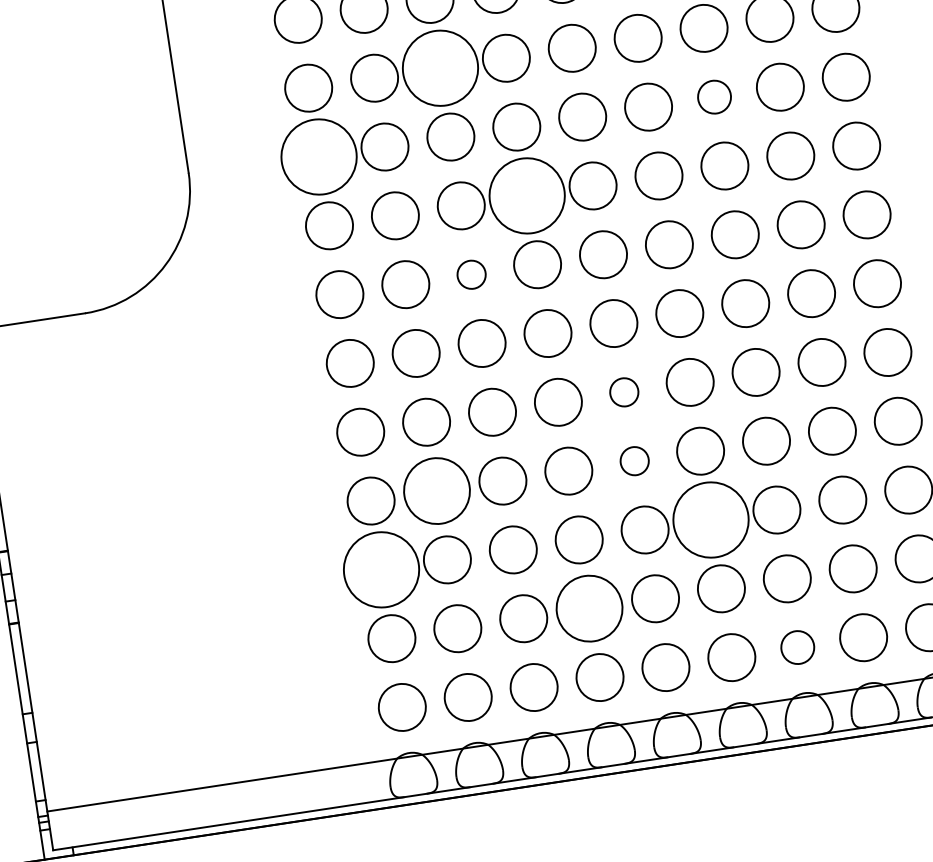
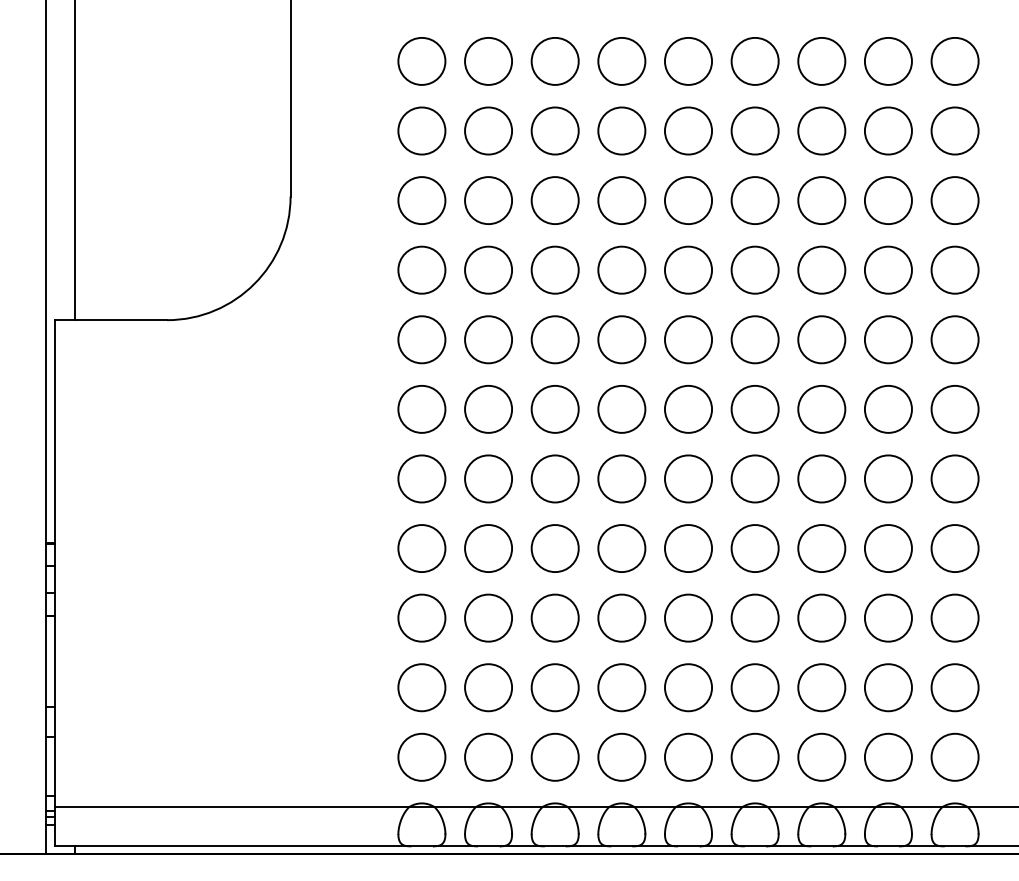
circle: (439, 67) -> (554, 130), size x0.62
circle: (714, 97) -> (821, 200), size x1.43
circle: (318, 156) -> (421, 200), size x0.62
circle: (526, 195) -> (621, 269), size x0.62
circle: (470, 274) -> (554, 339), size x1.67
circle: (624, 391) -> (688, 478), size x1.67
circle: (634, 461) -> (688, 548), size x1.67
circle: (436, 491) -> (488, 548), size x0.71
circle: (710, 519) -> (754, 617), size x0.62
circle: (381, 569) -> (421, 617), size x0.62
circle: (589, 608) -> (621, 687), size x0.71
circle: (797, 646) -> (821, 756), size x1.43

